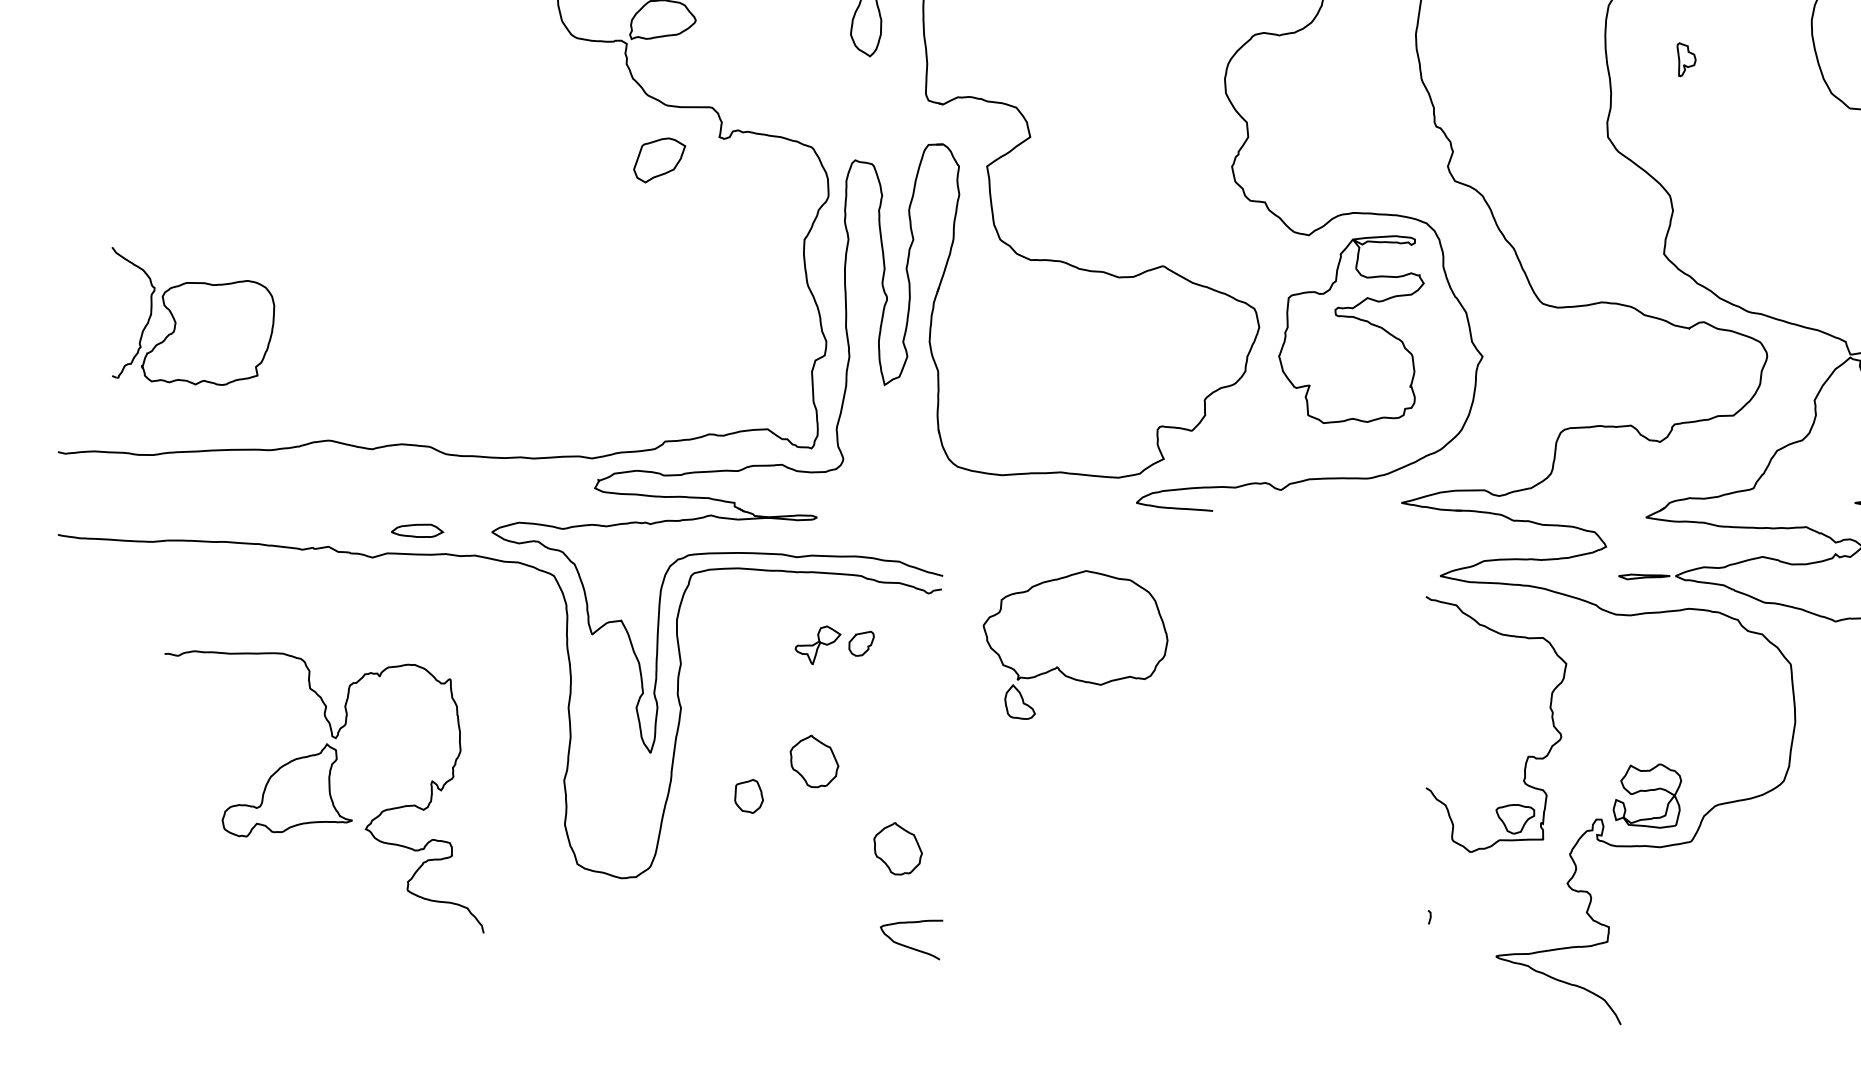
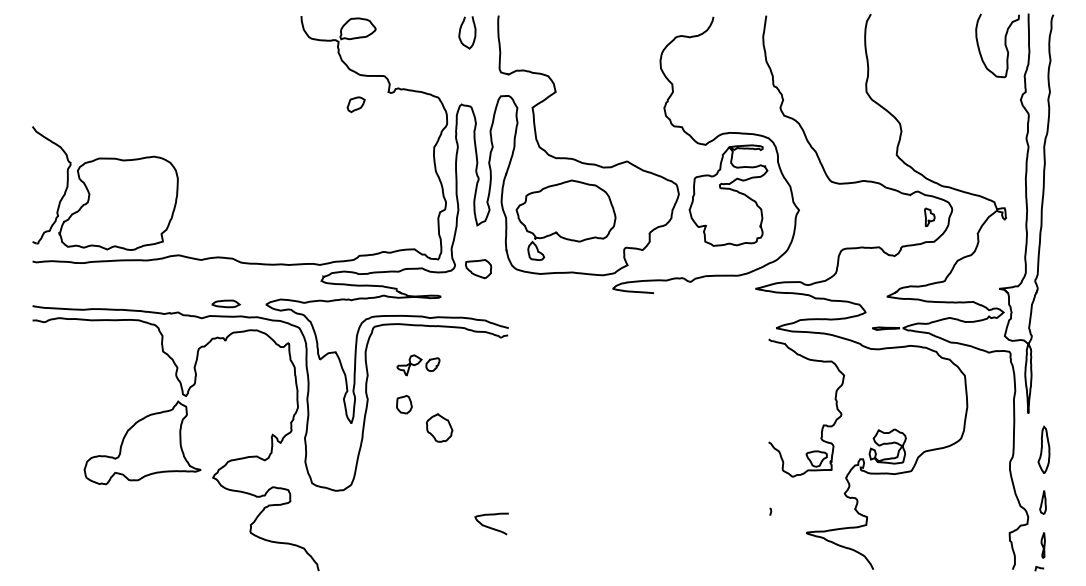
part: (1685, 58) -> (929, 216), moved
part: (658, 160) -> (355, 104), size x0.62
part: (193, 316) -> (105, 188), size x1.67
part: (886, 466) -> (478, 269), added
part: (1074, 643) -> (565, 219), moved
part: (834, 645) -> (418, 365), moved
part: (323, 792) -> (175, 444), size x1.67
part: (749, 795) -> (404, 404), moved
part: (897, 847) -> (484, 474), removed

